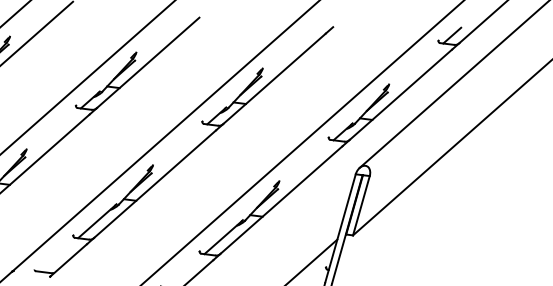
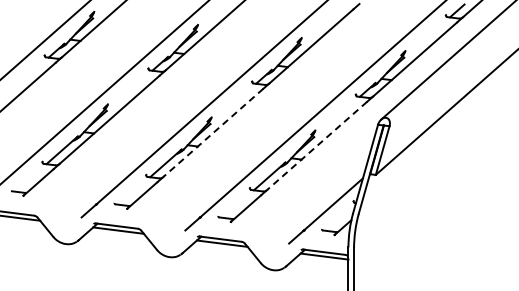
line: (155, 183) -> (213, 132), solid -> dashed
line: (281, 199) -> (317, 145), solid -> dashed

